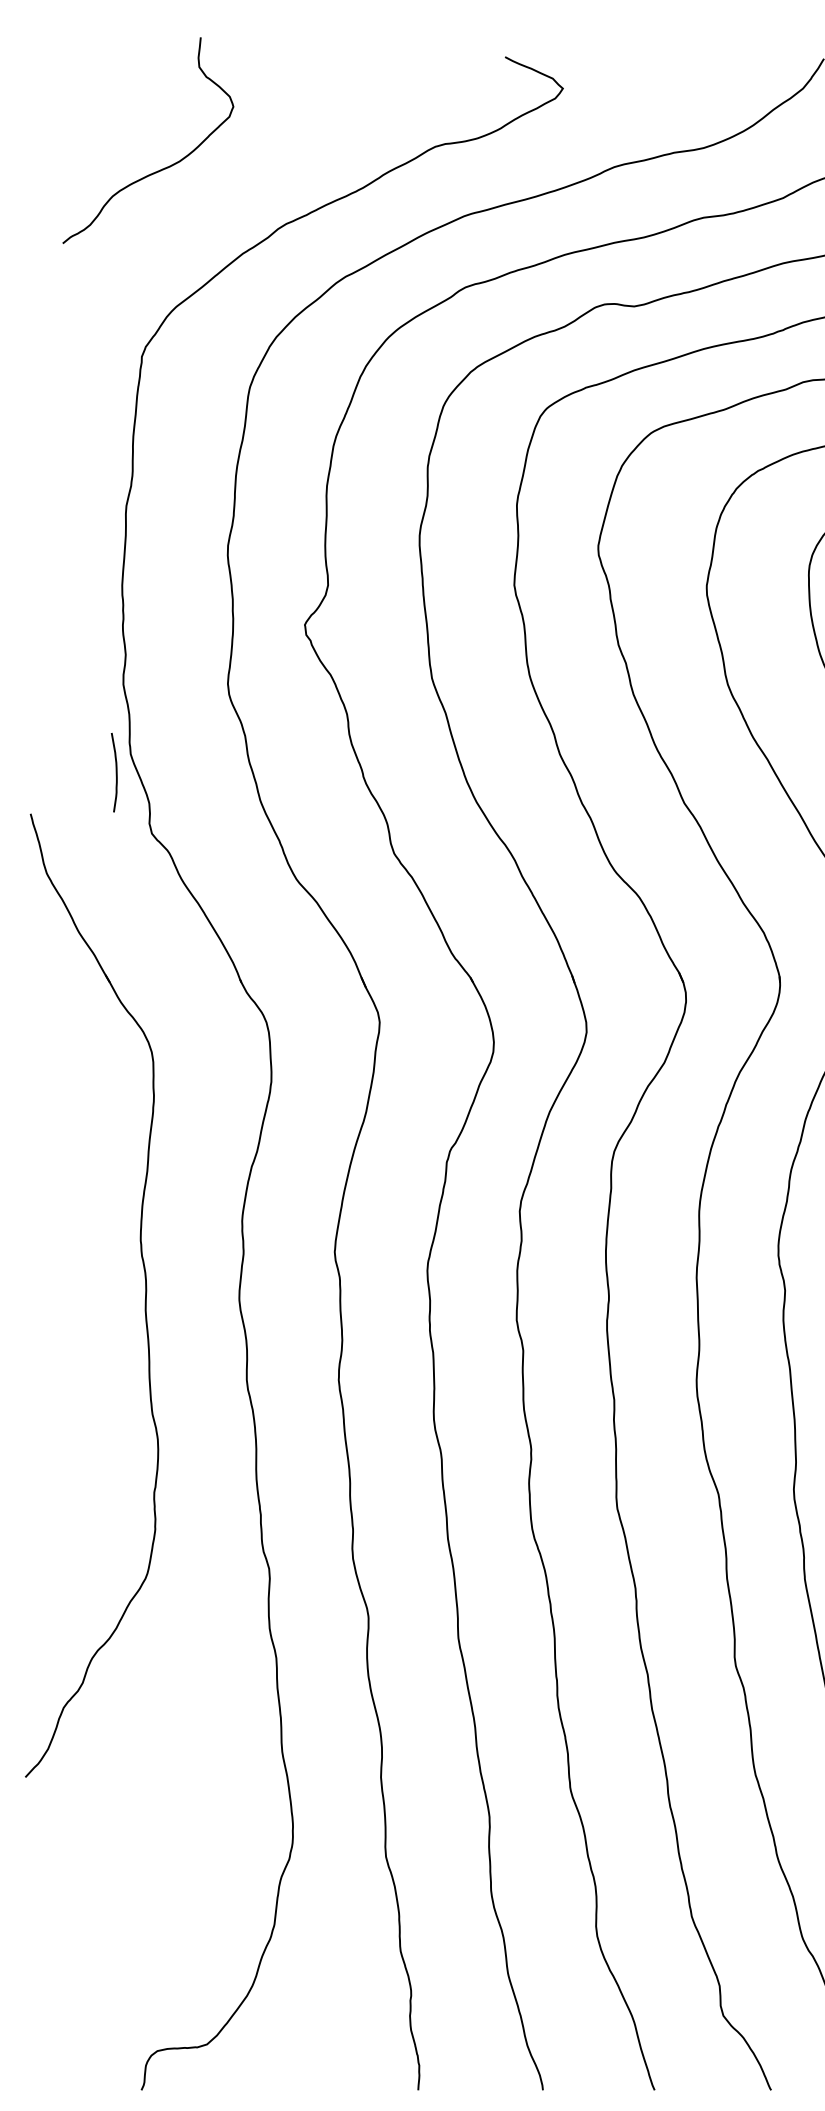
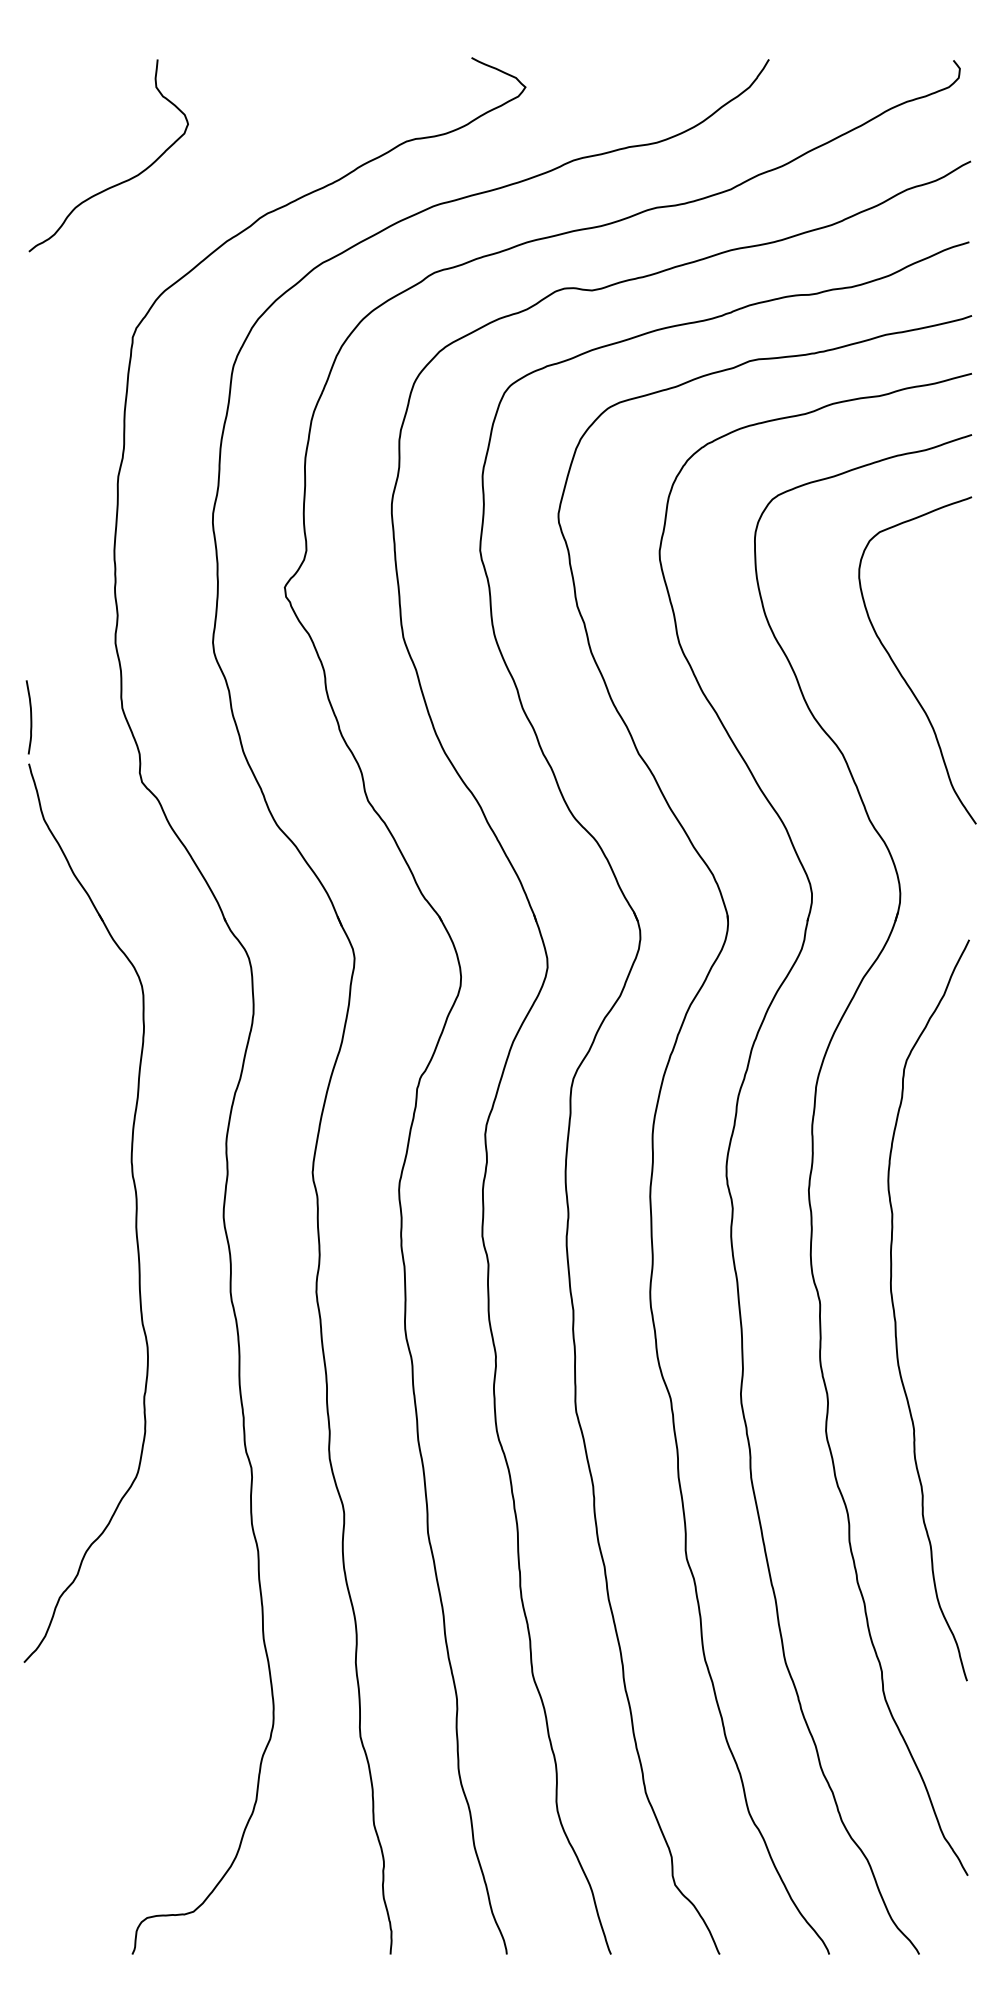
curve: (157, 170) -> (117, 183), moved
curve: (115, 772) -> (30, 717), moved

